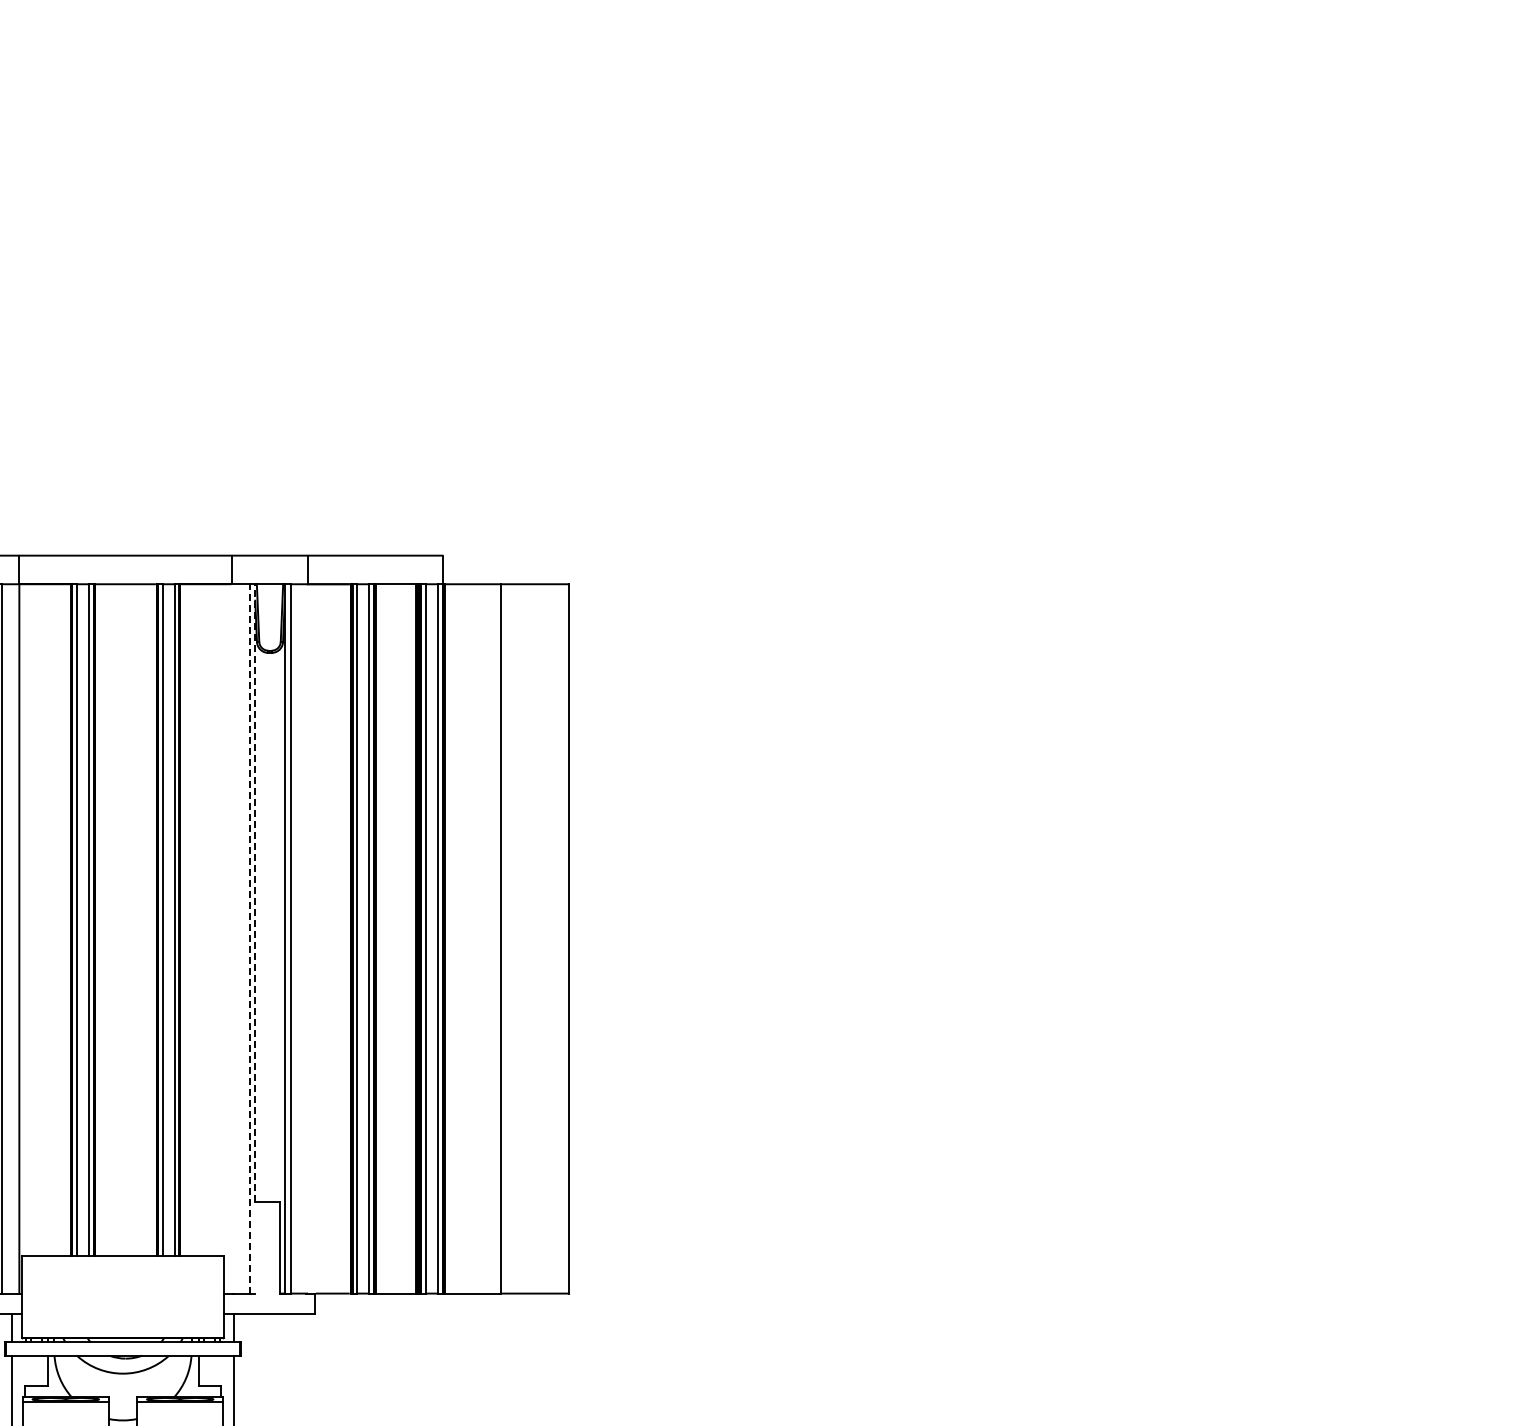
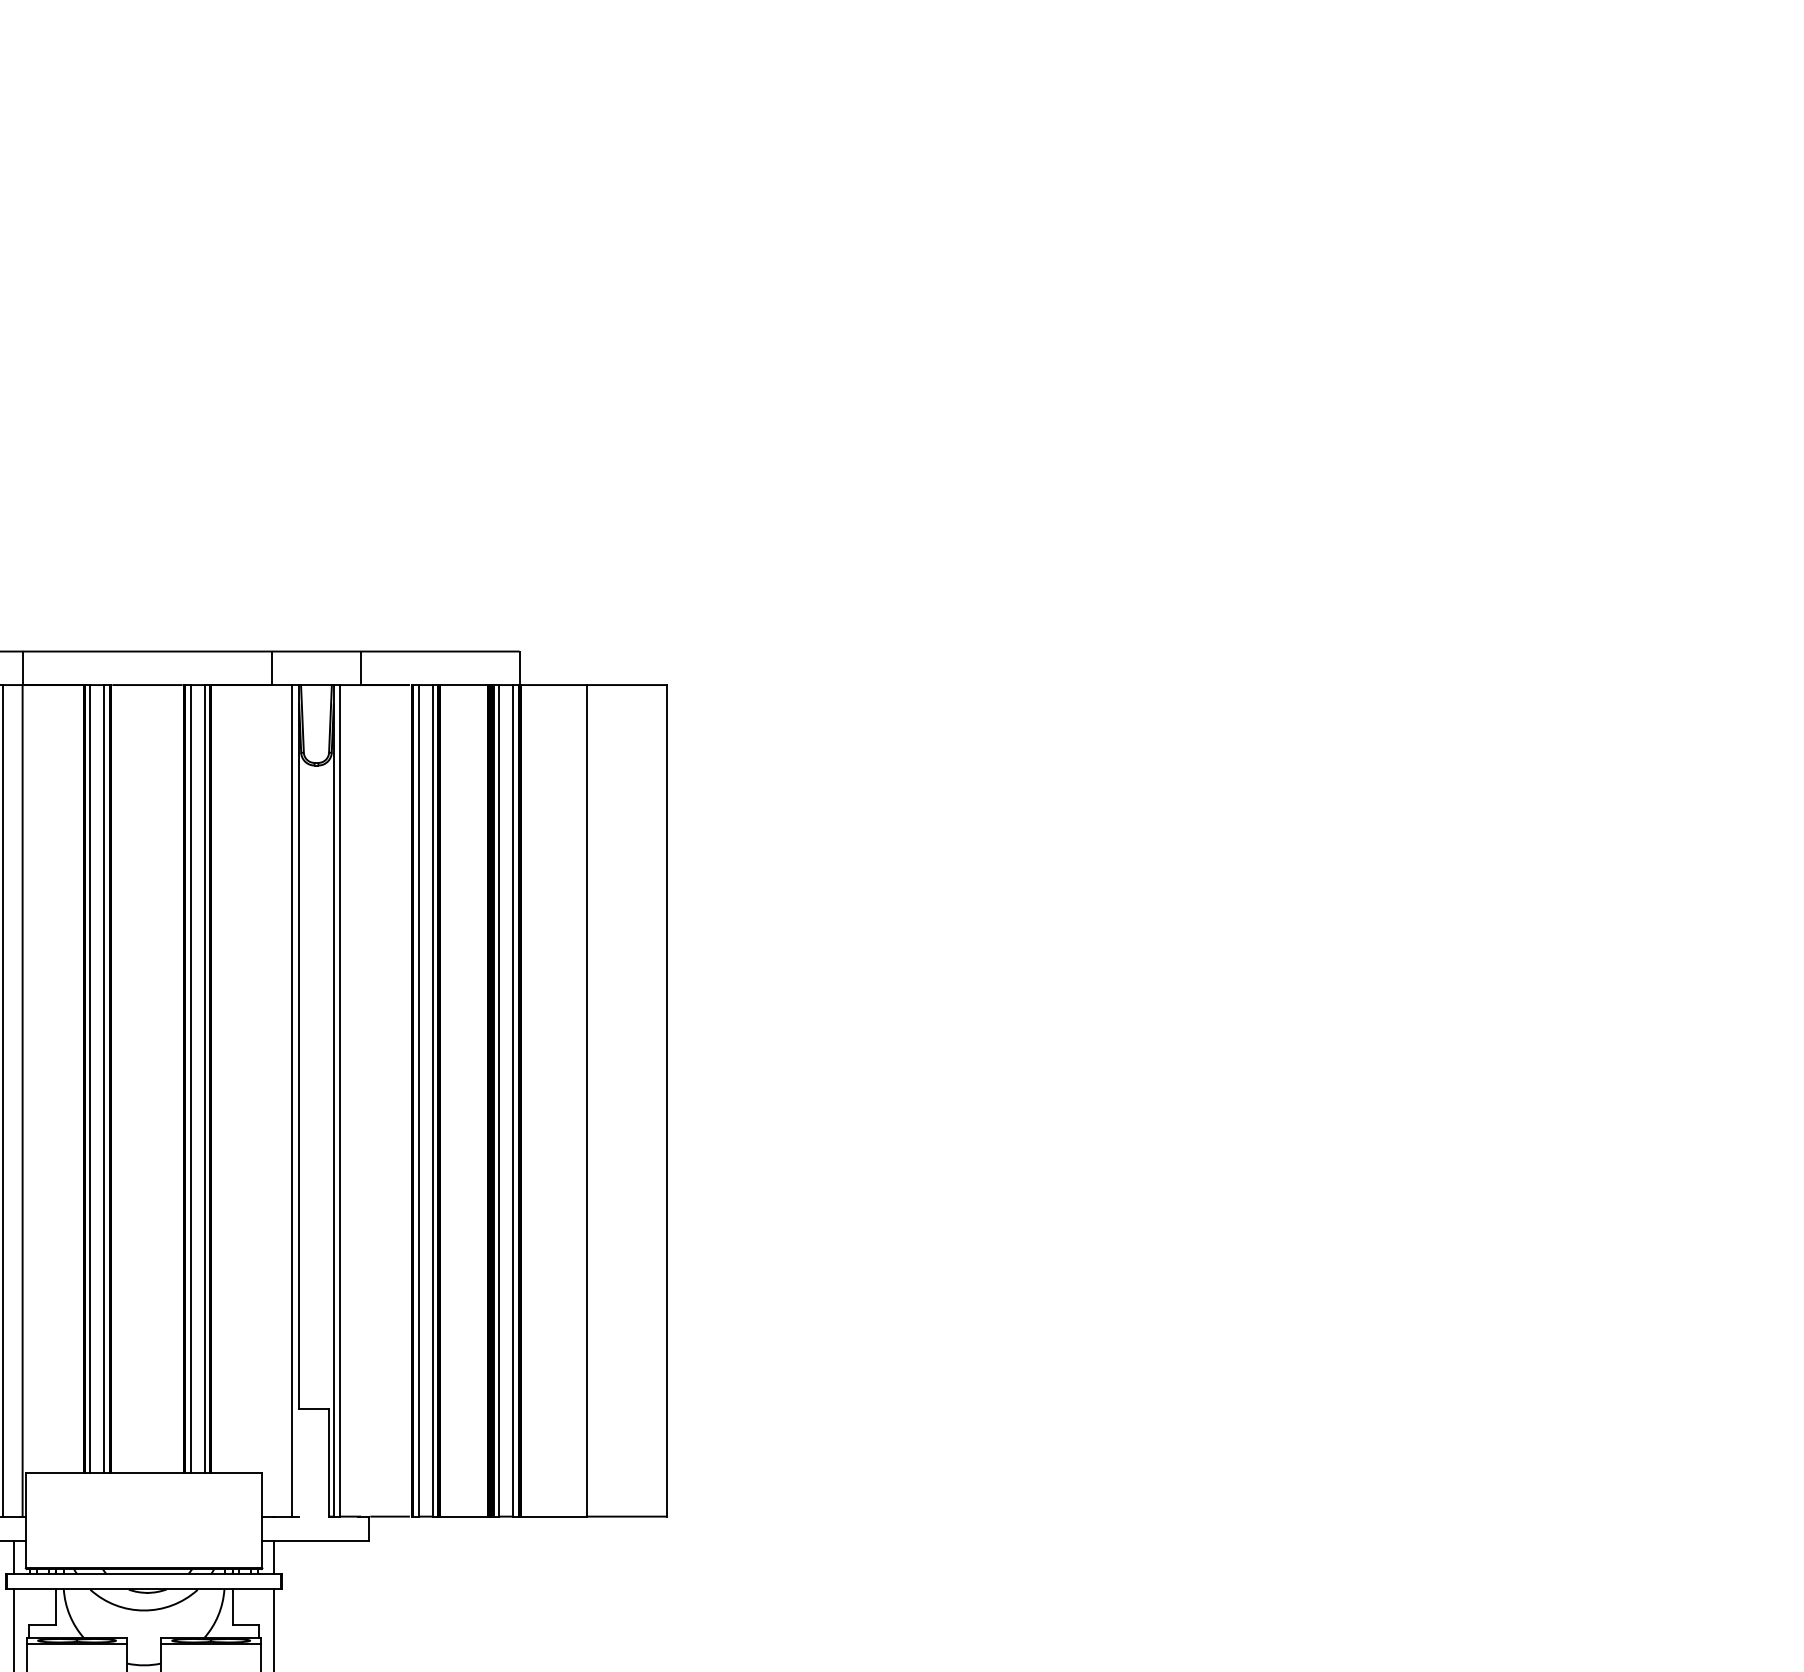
line: (255, 893) -> (299, 1047), dashed -> solid
line: (249, 938) -> (292, 1100), dashed -> solid

